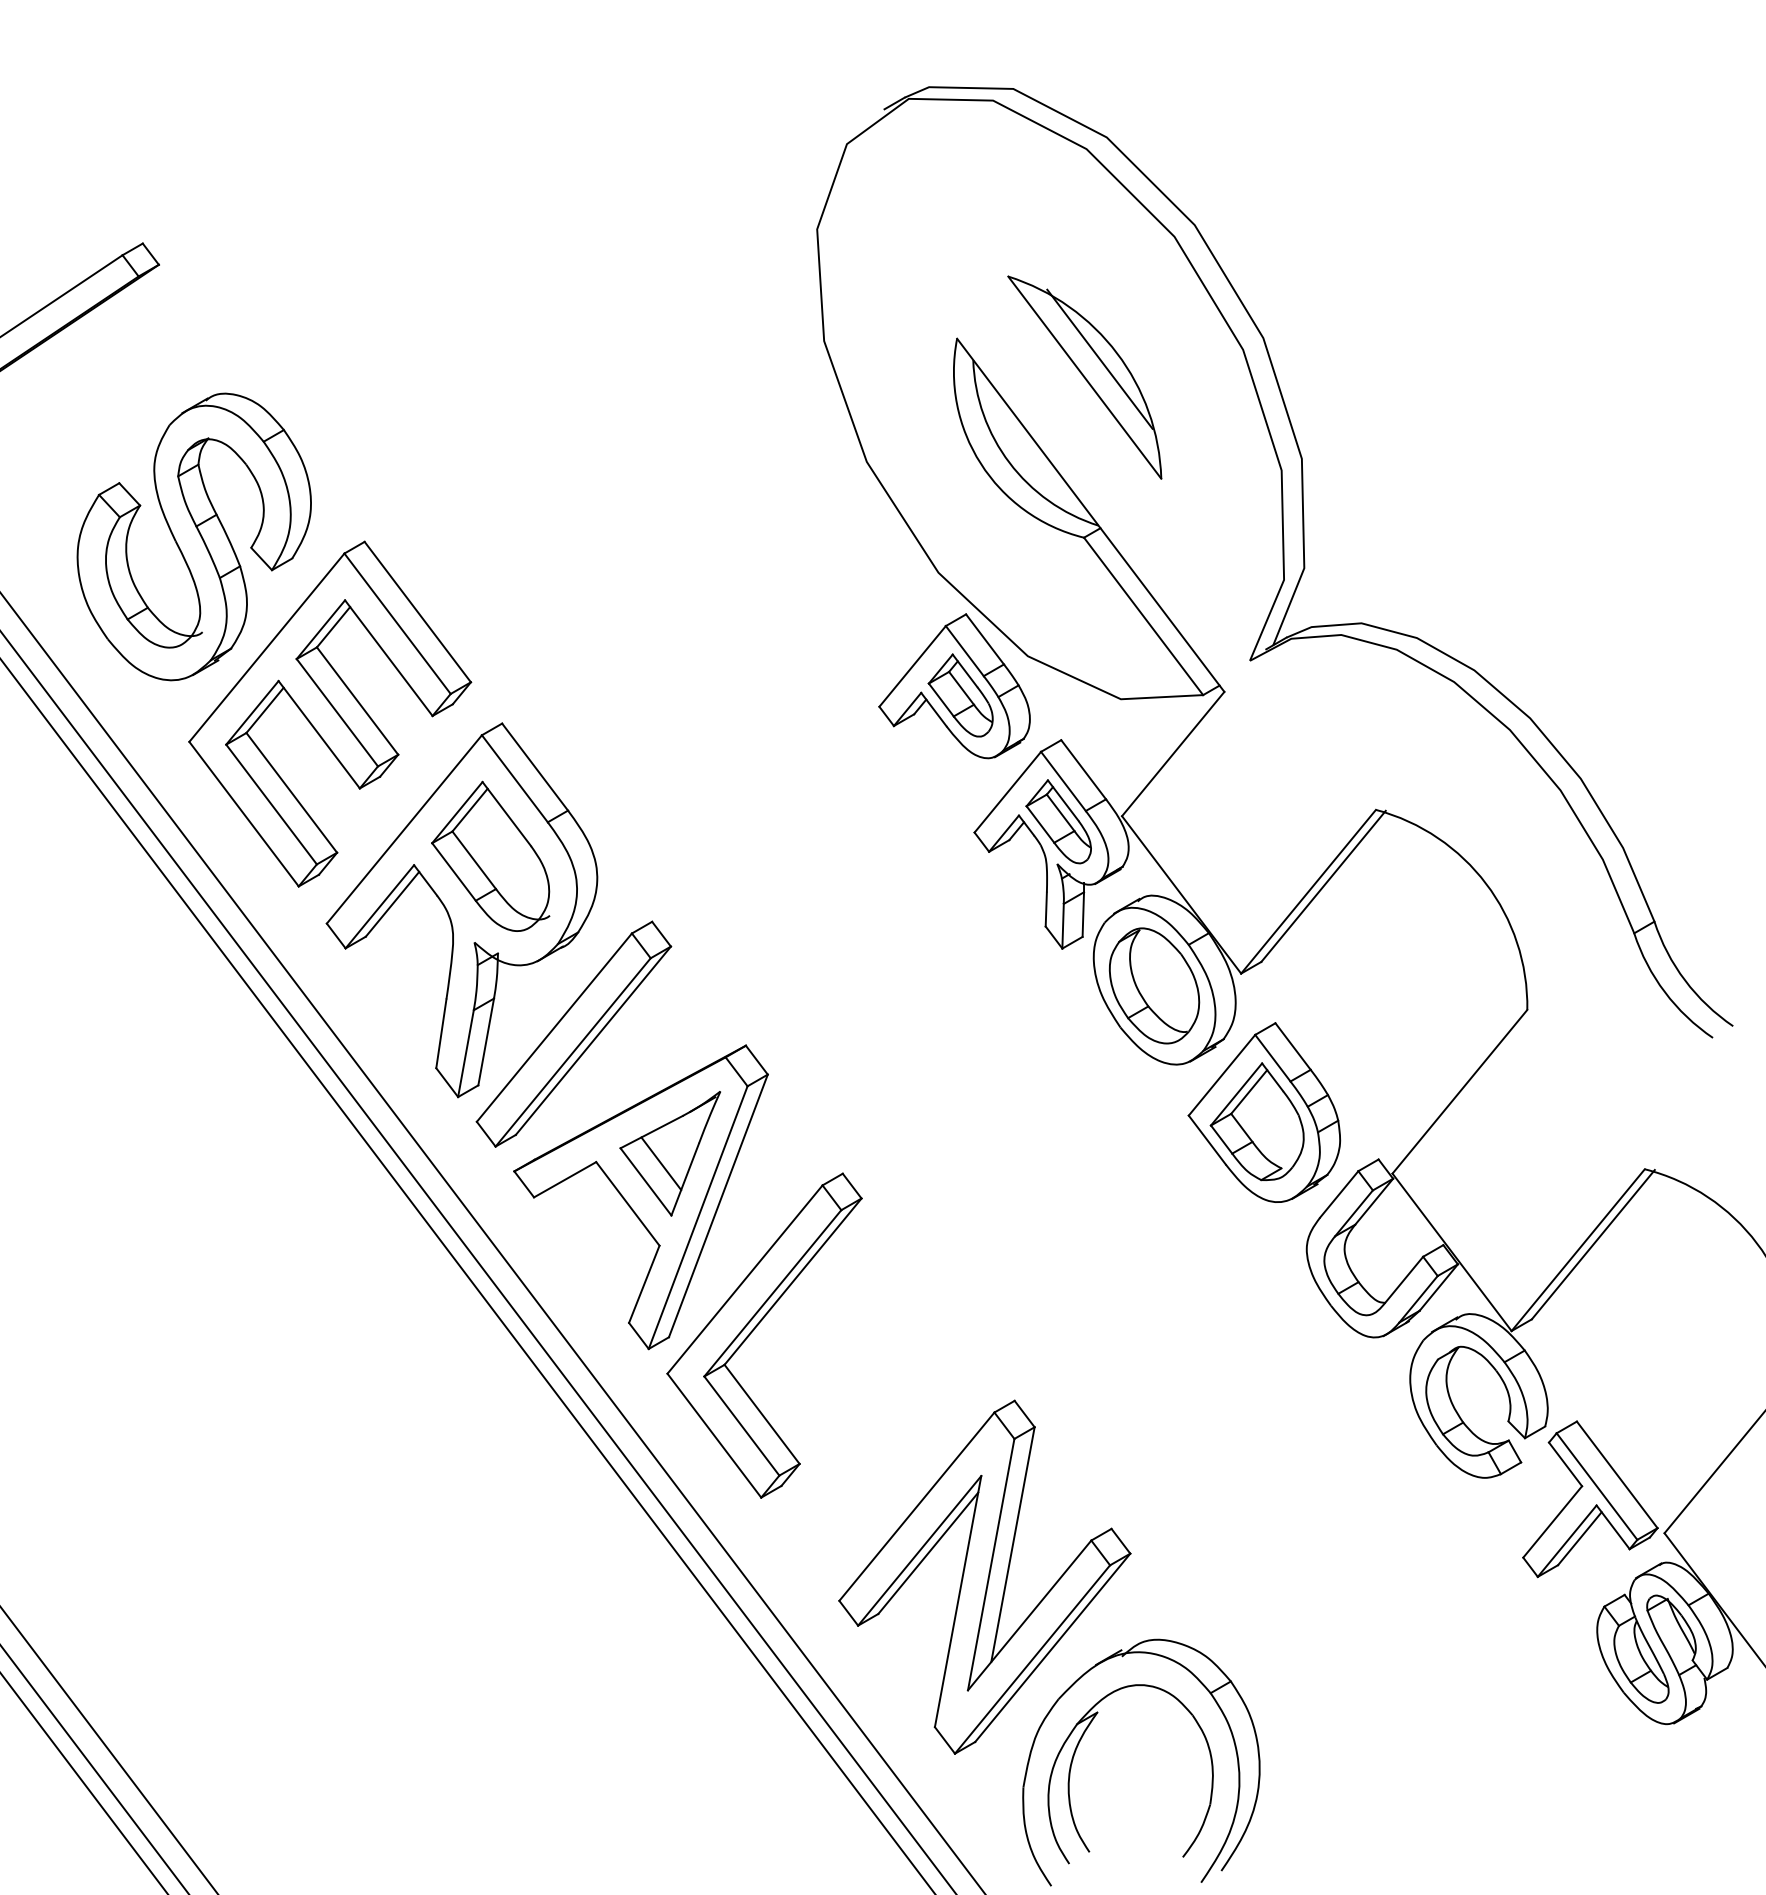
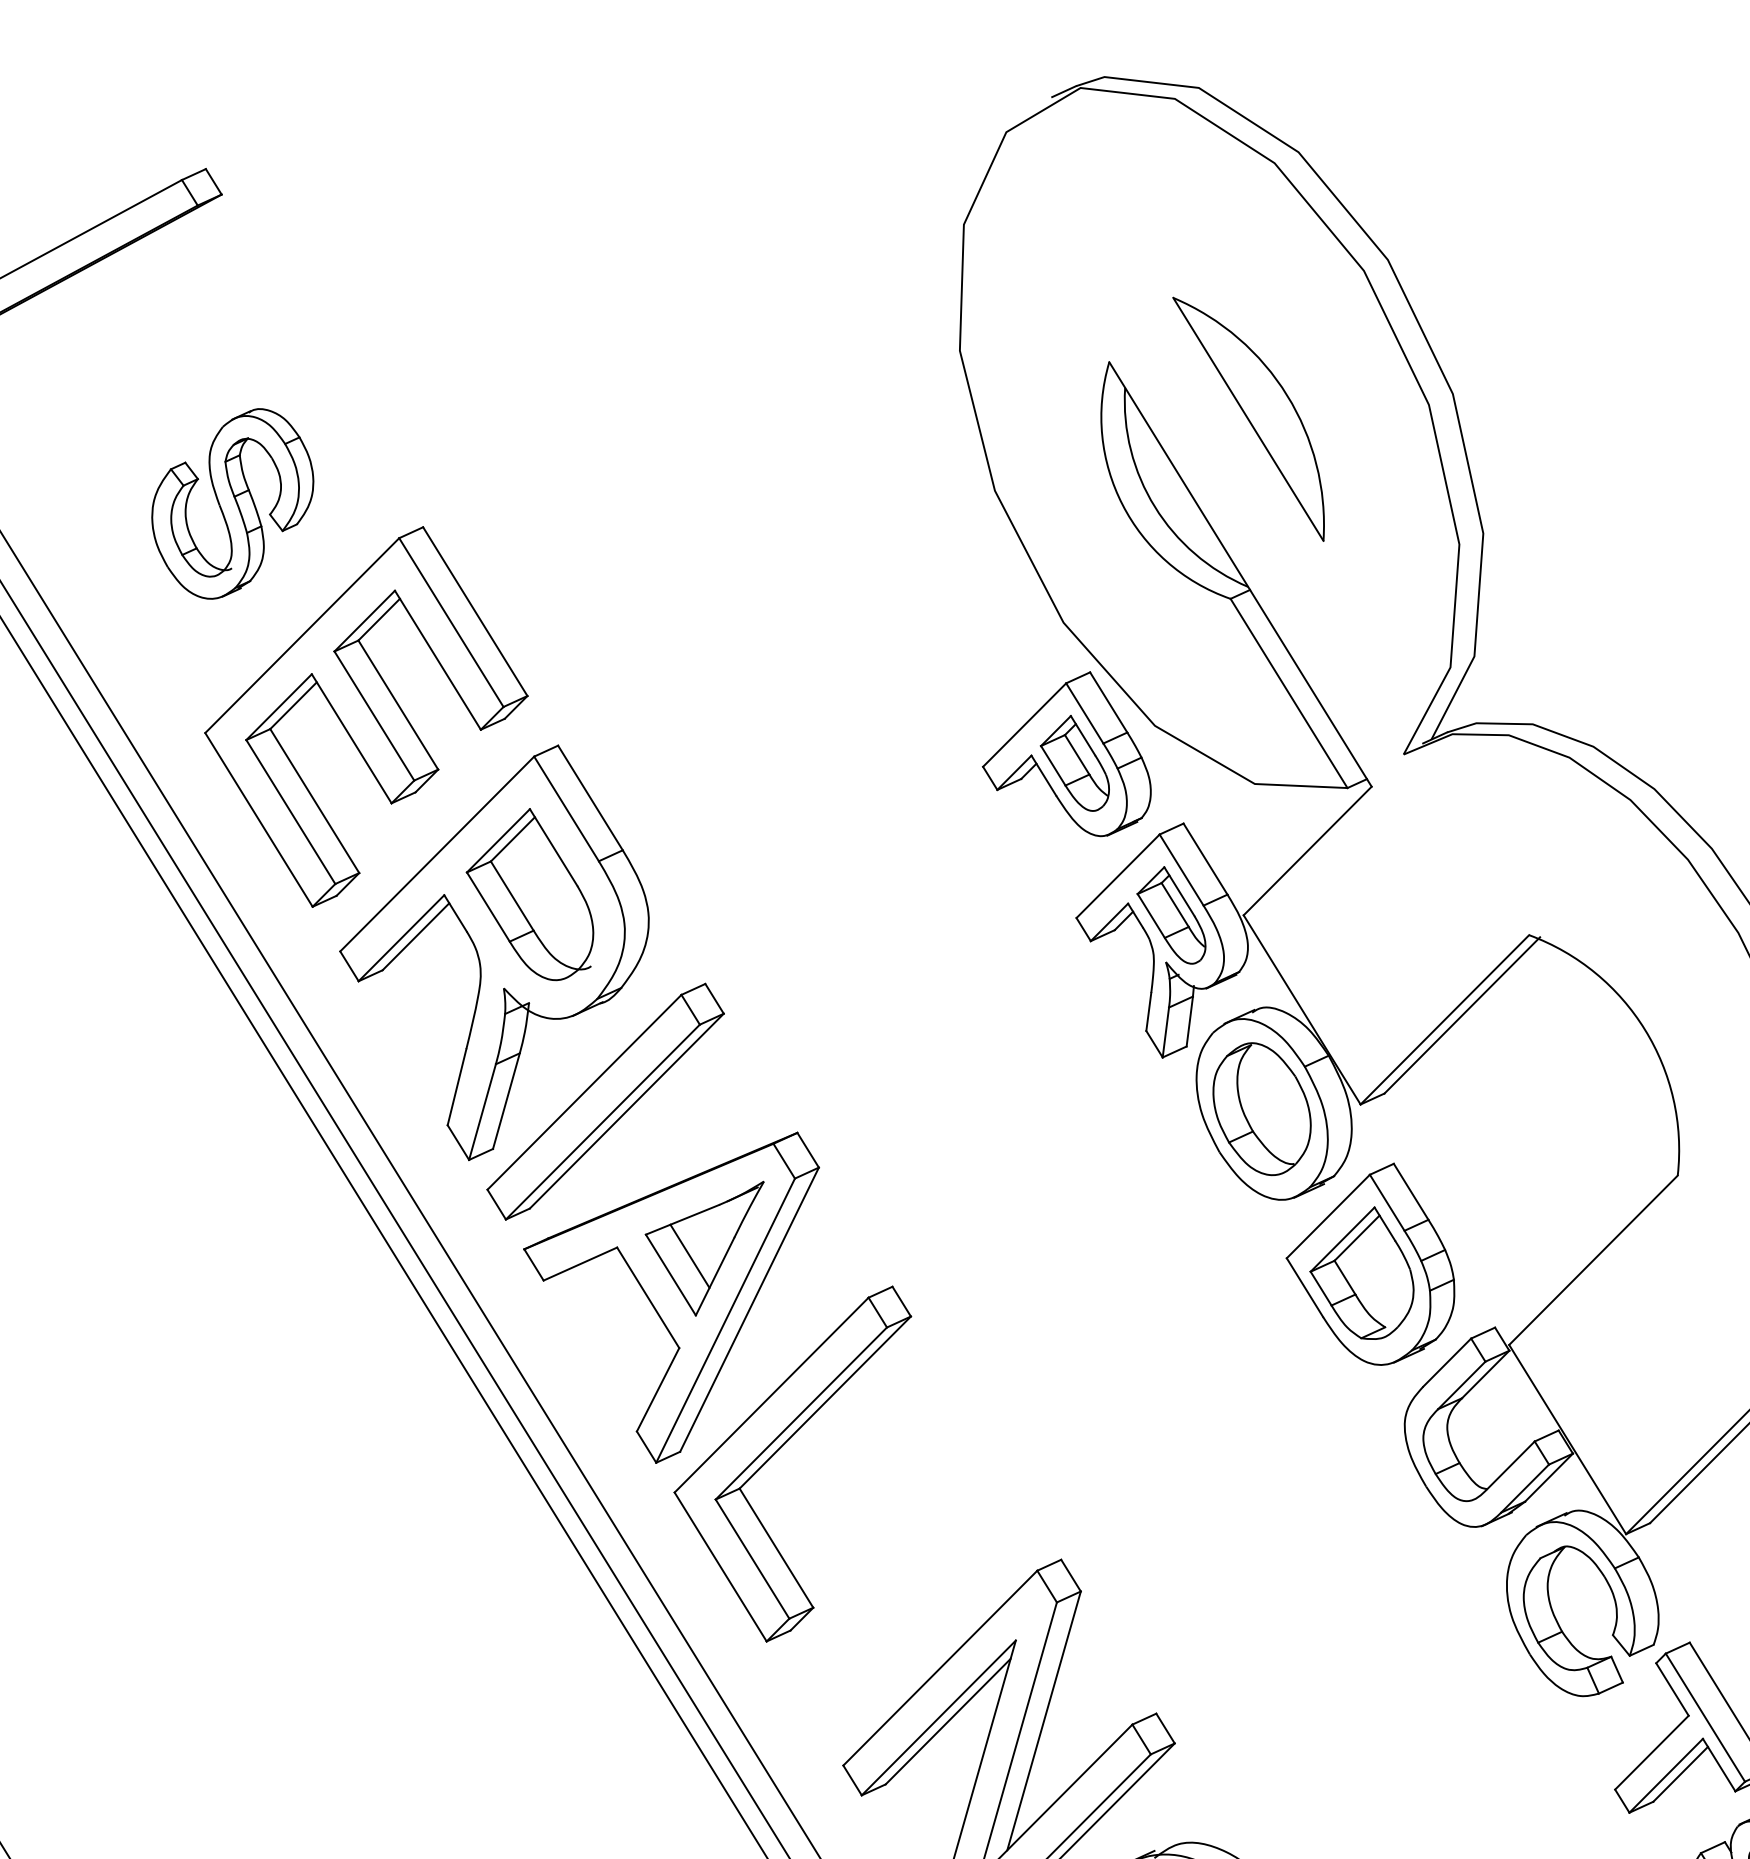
line: (1099, 358) -> (1266, 399), removed
part: (193, 536) -> (231, 503), size x0.6

